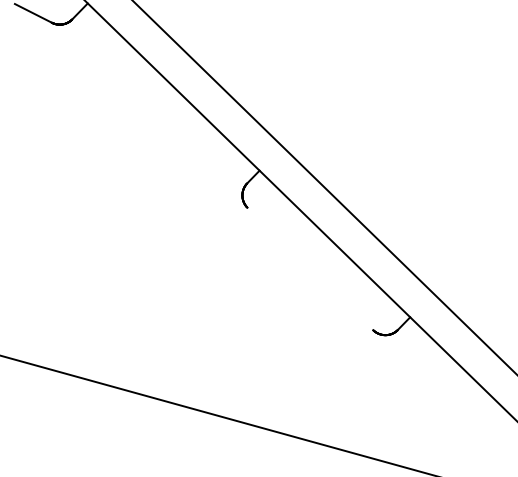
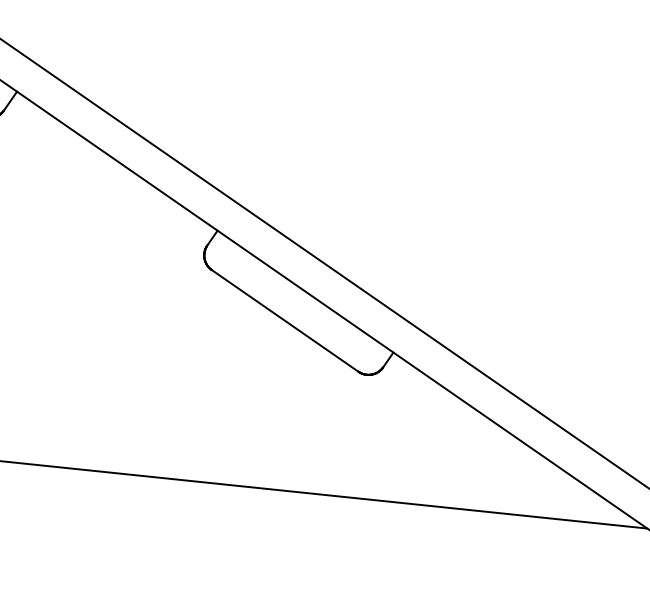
line: (309, 268) -> (284, 320), added

